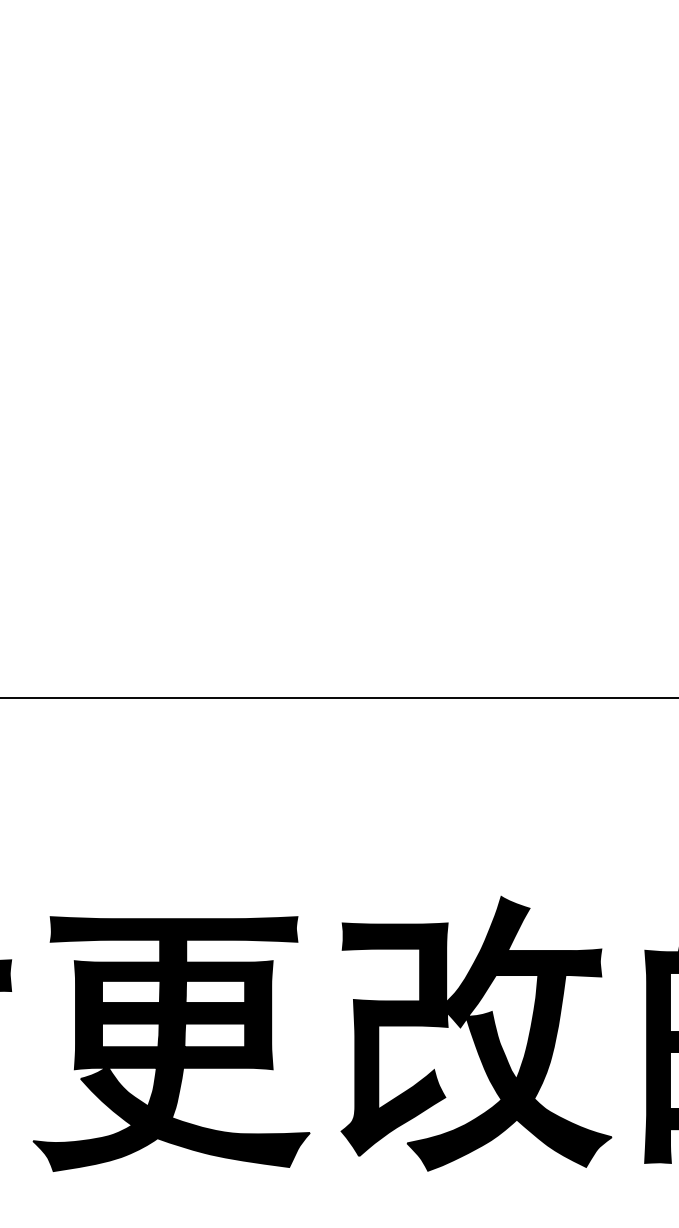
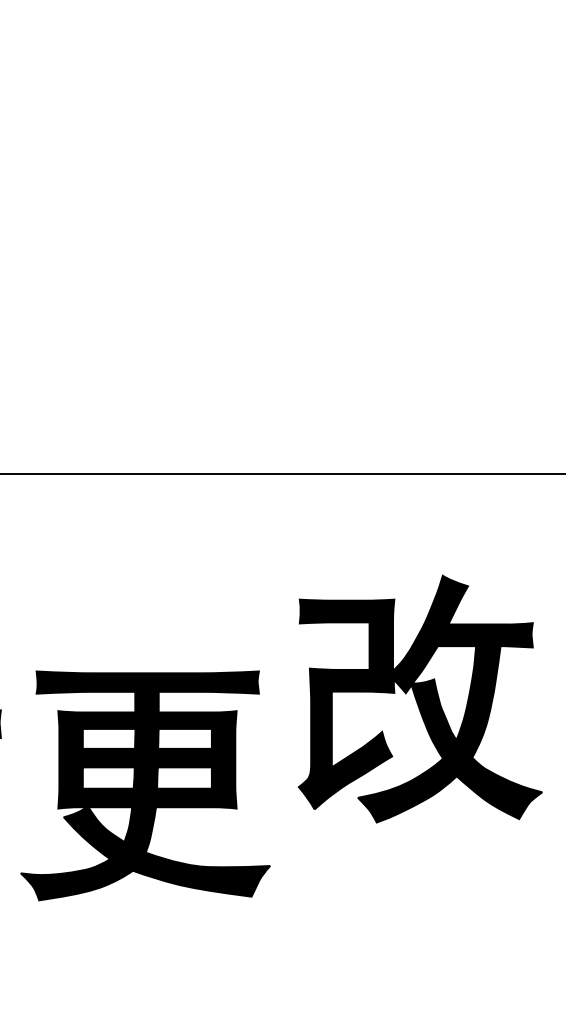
part: (476, 1033) -> (420, 698), moved

